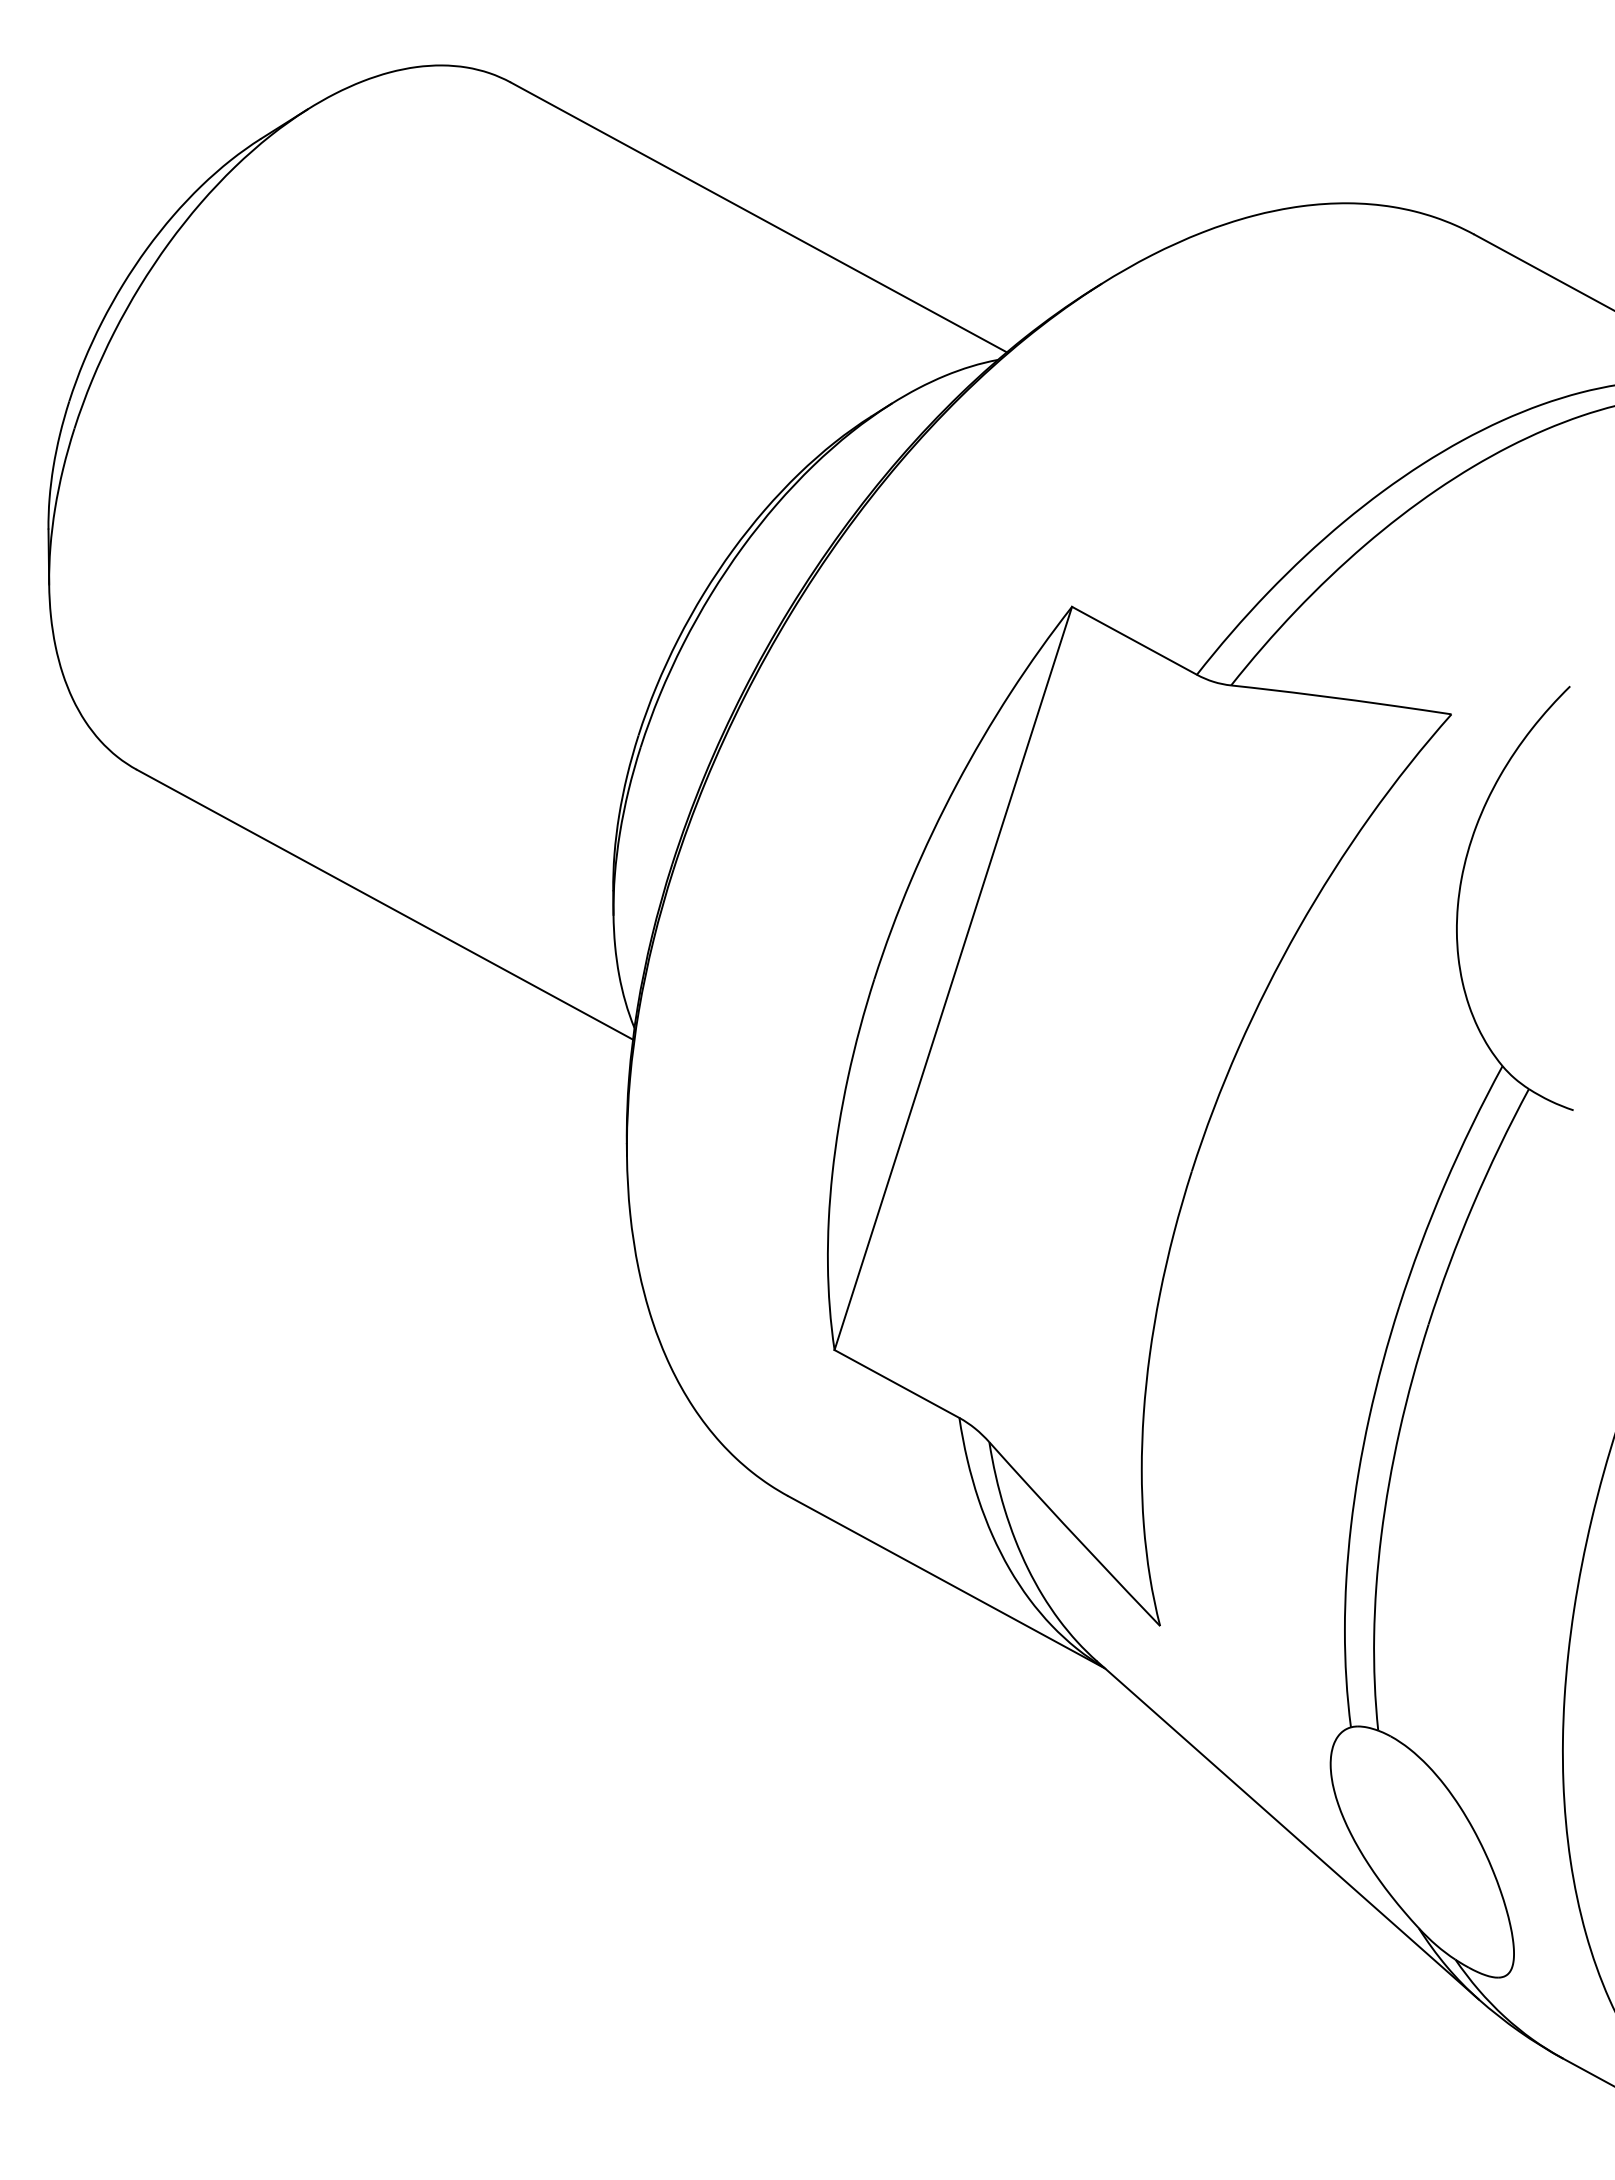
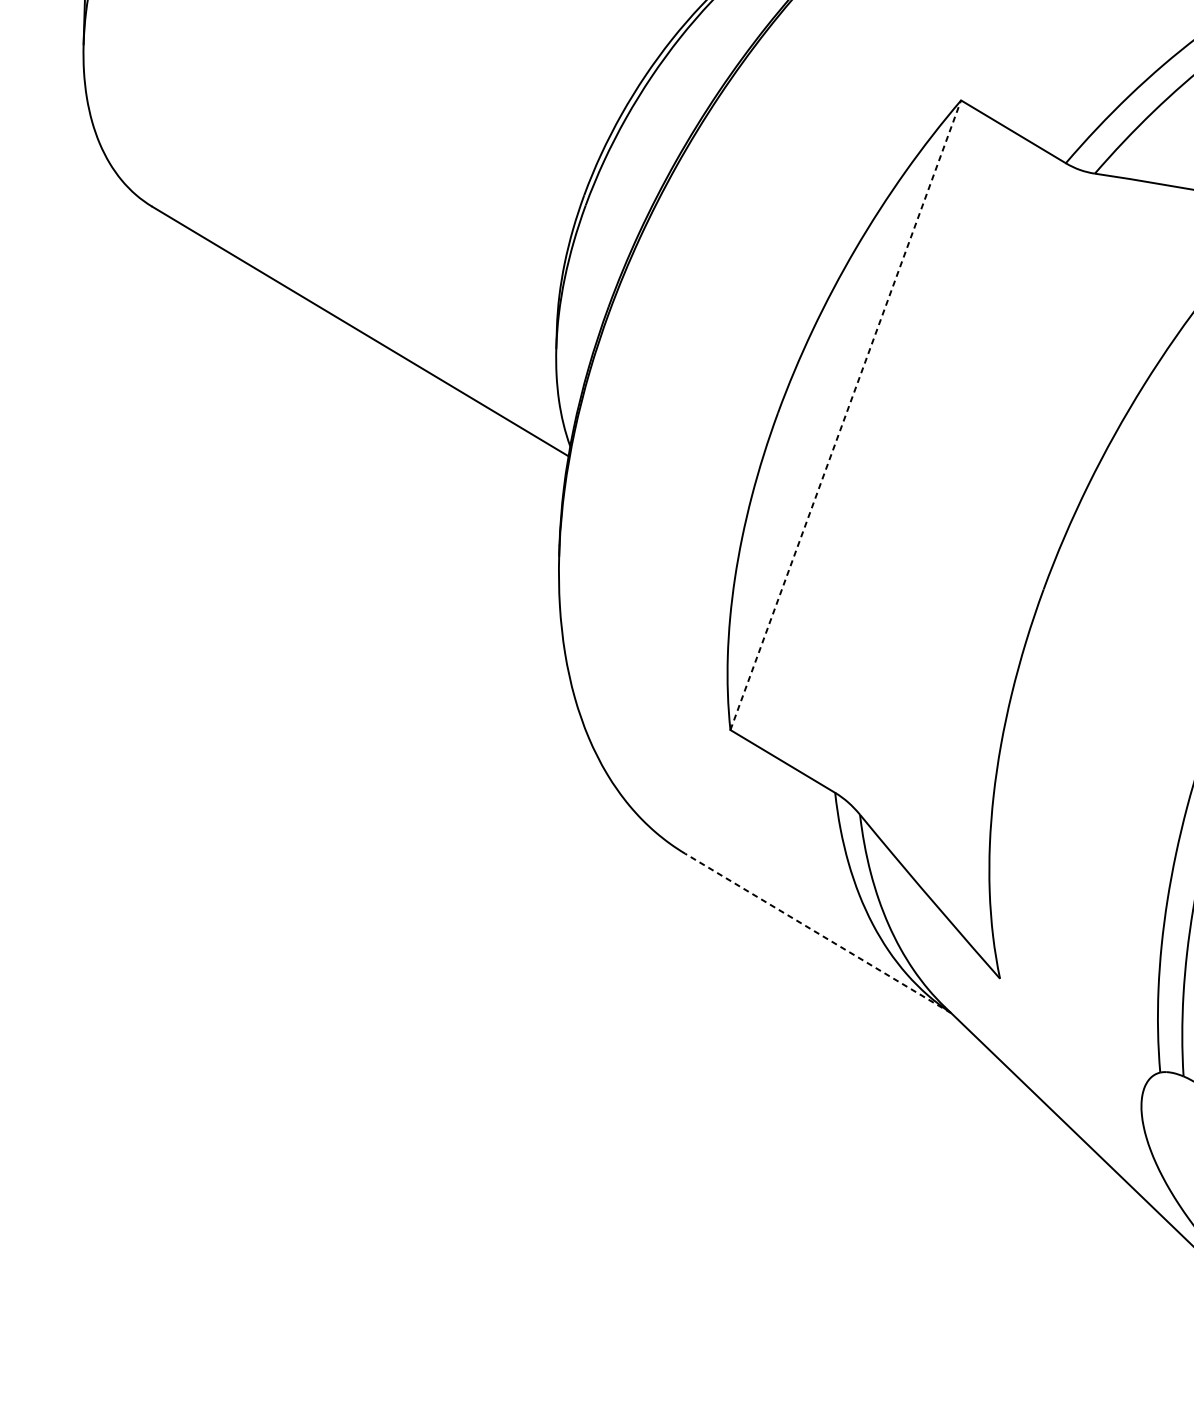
line: (953, 977) -> (845, 414), solid -> dashed
line: (946, 1582) -> (818, 933), solid -> dashed

